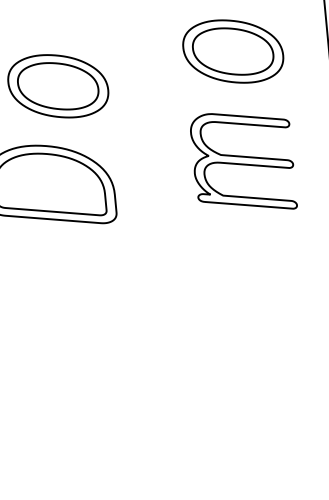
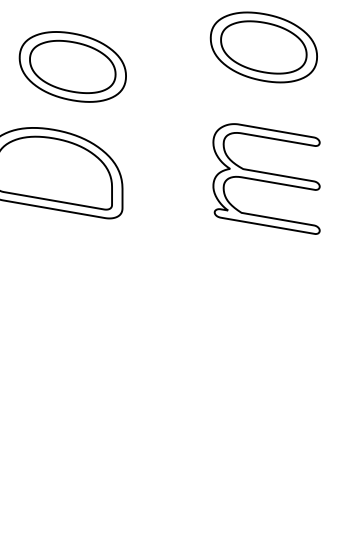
part: (243, 161) -> (266, 178), moved

